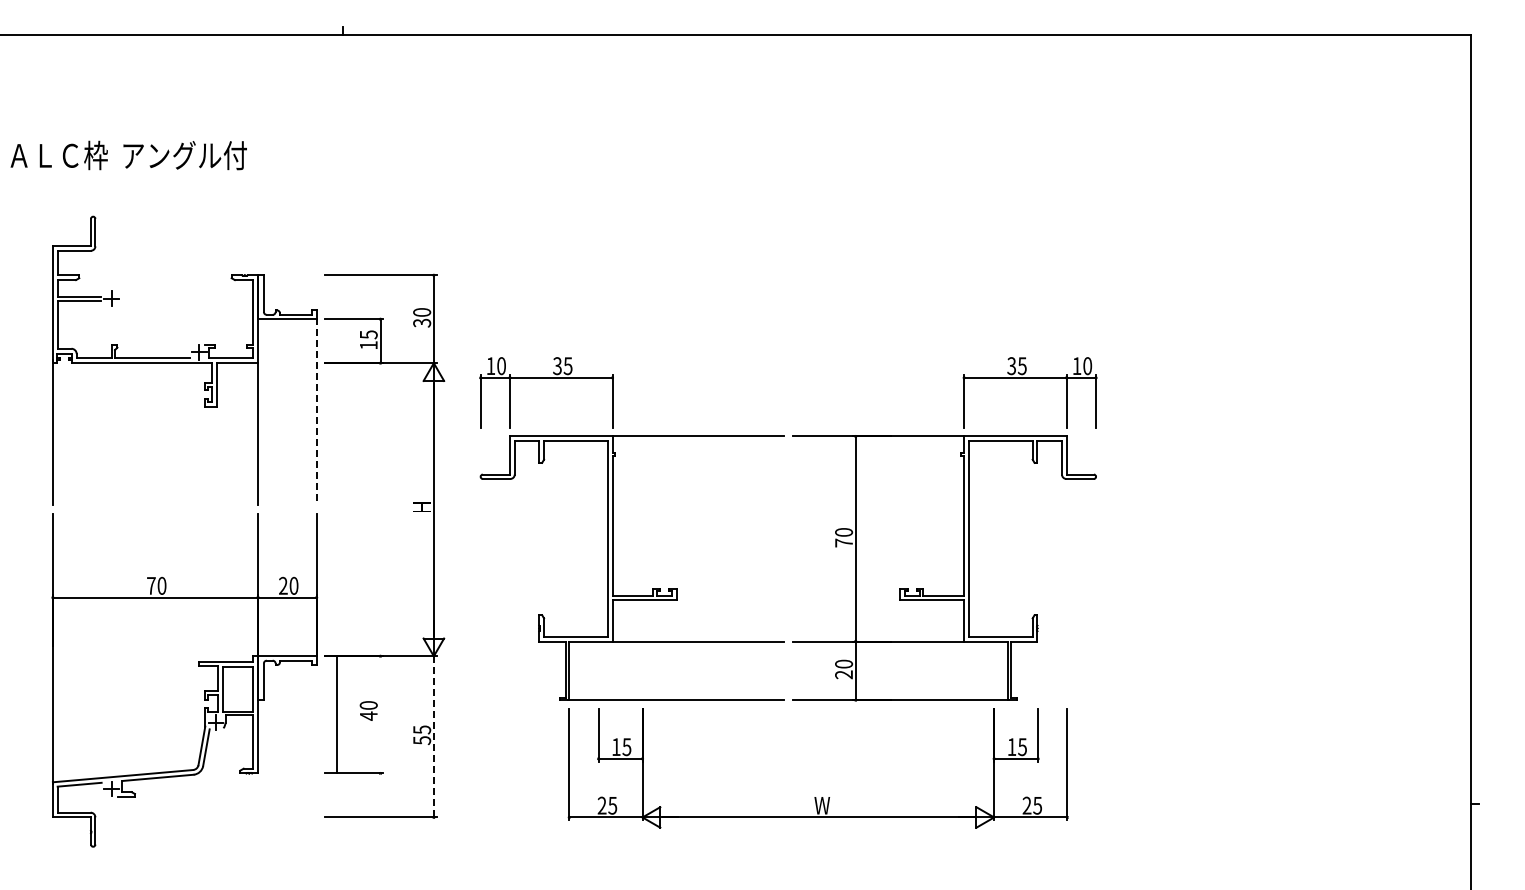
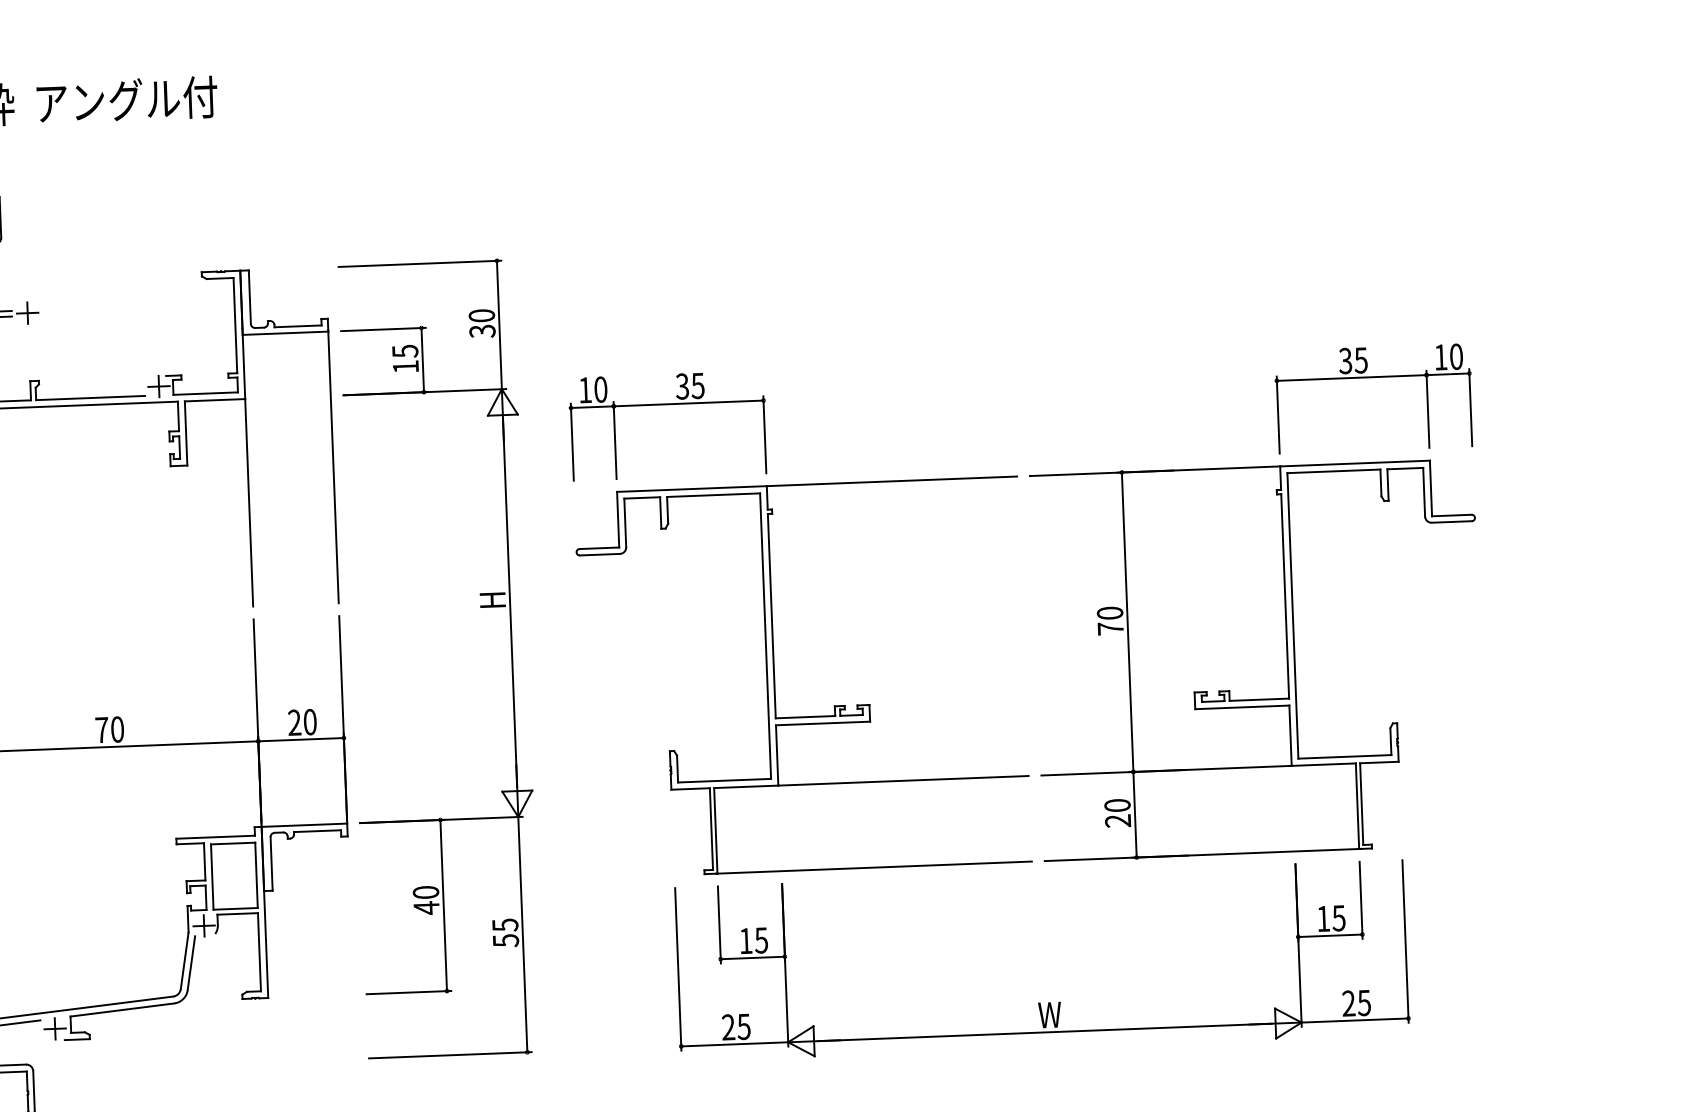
line: (316, 412) -> (333, 467), dashed -> solid
line: (336, 714) -> (443, 905), moved
line: (433, 736) -> (522, 934), dashed -> solid
part: (816, 797) -> (1041, 1003), moved

